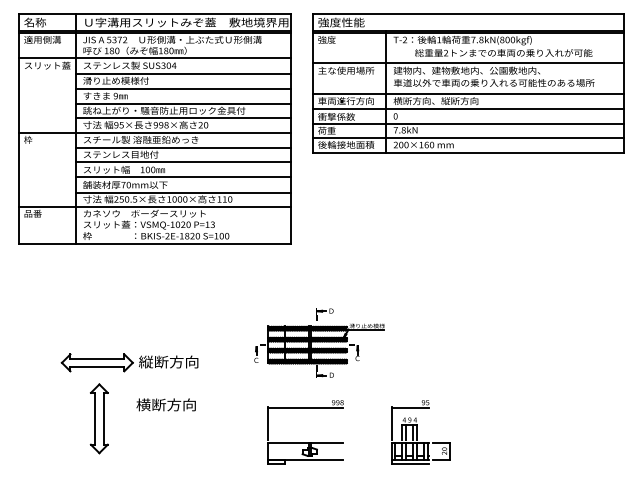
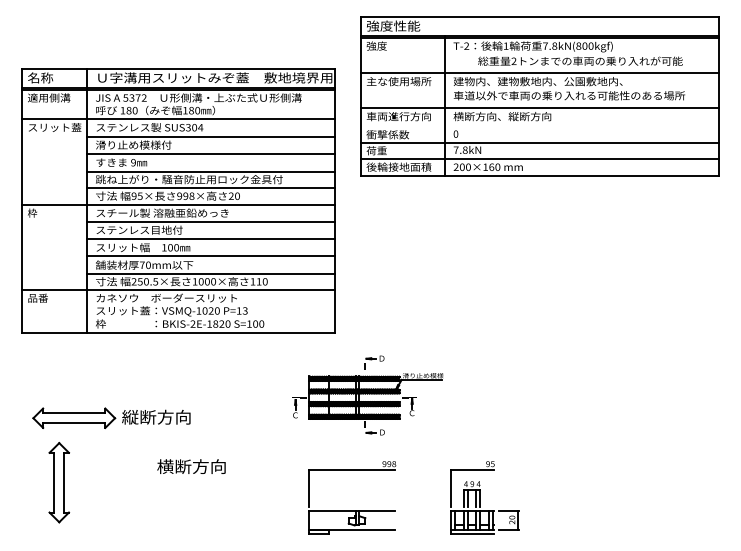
line: (468, 108) -> (539, 125), removed
part: (154, 128) -> (178, 200), moved
part: (129, 362) -> (111, 417), moved
part: (98, 418) -> (58, 482), moved

